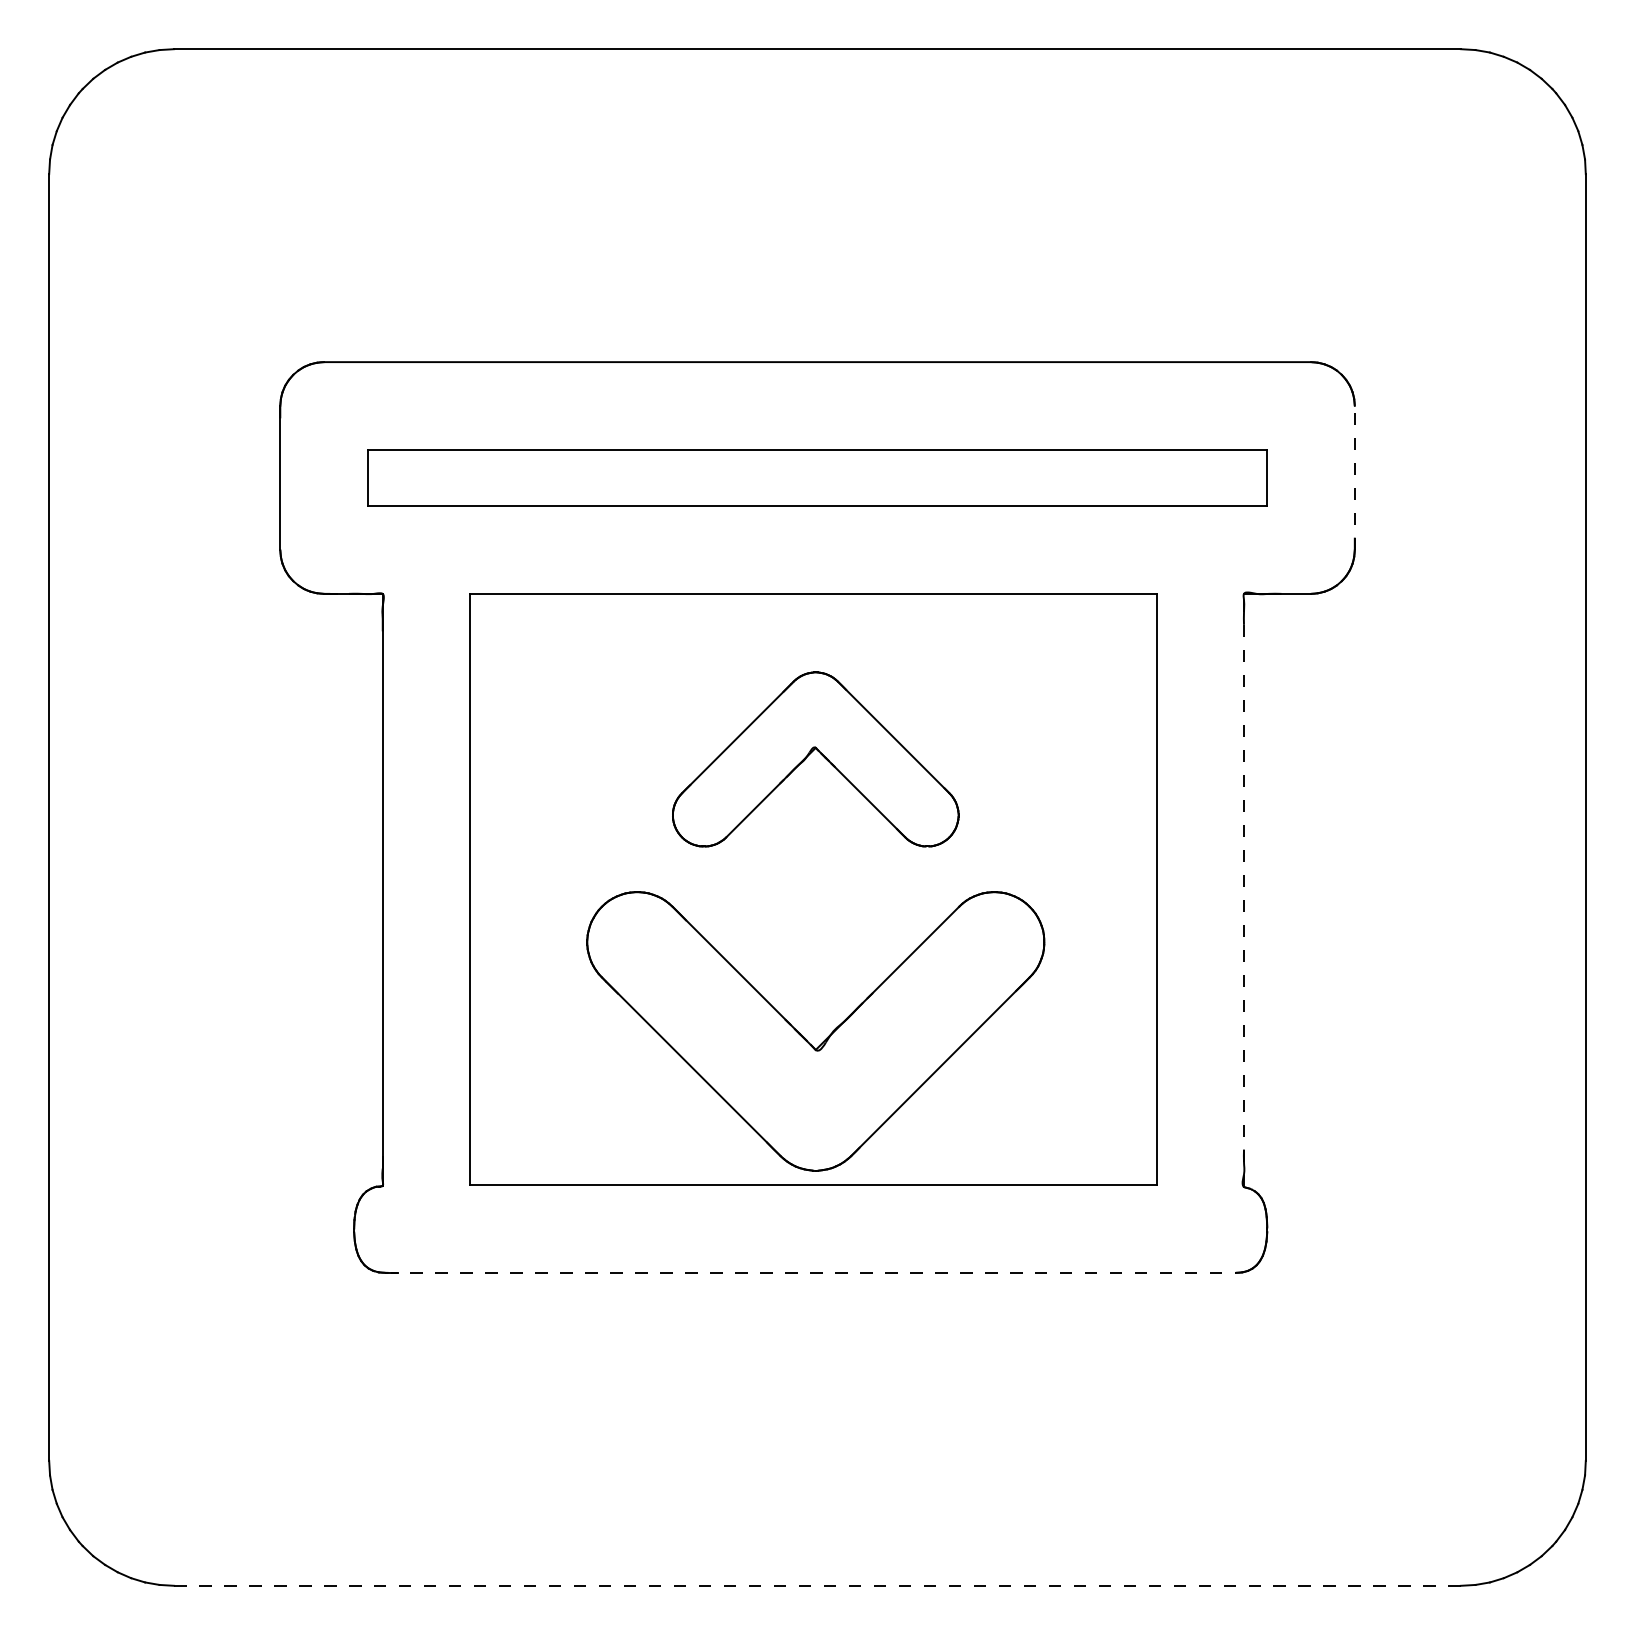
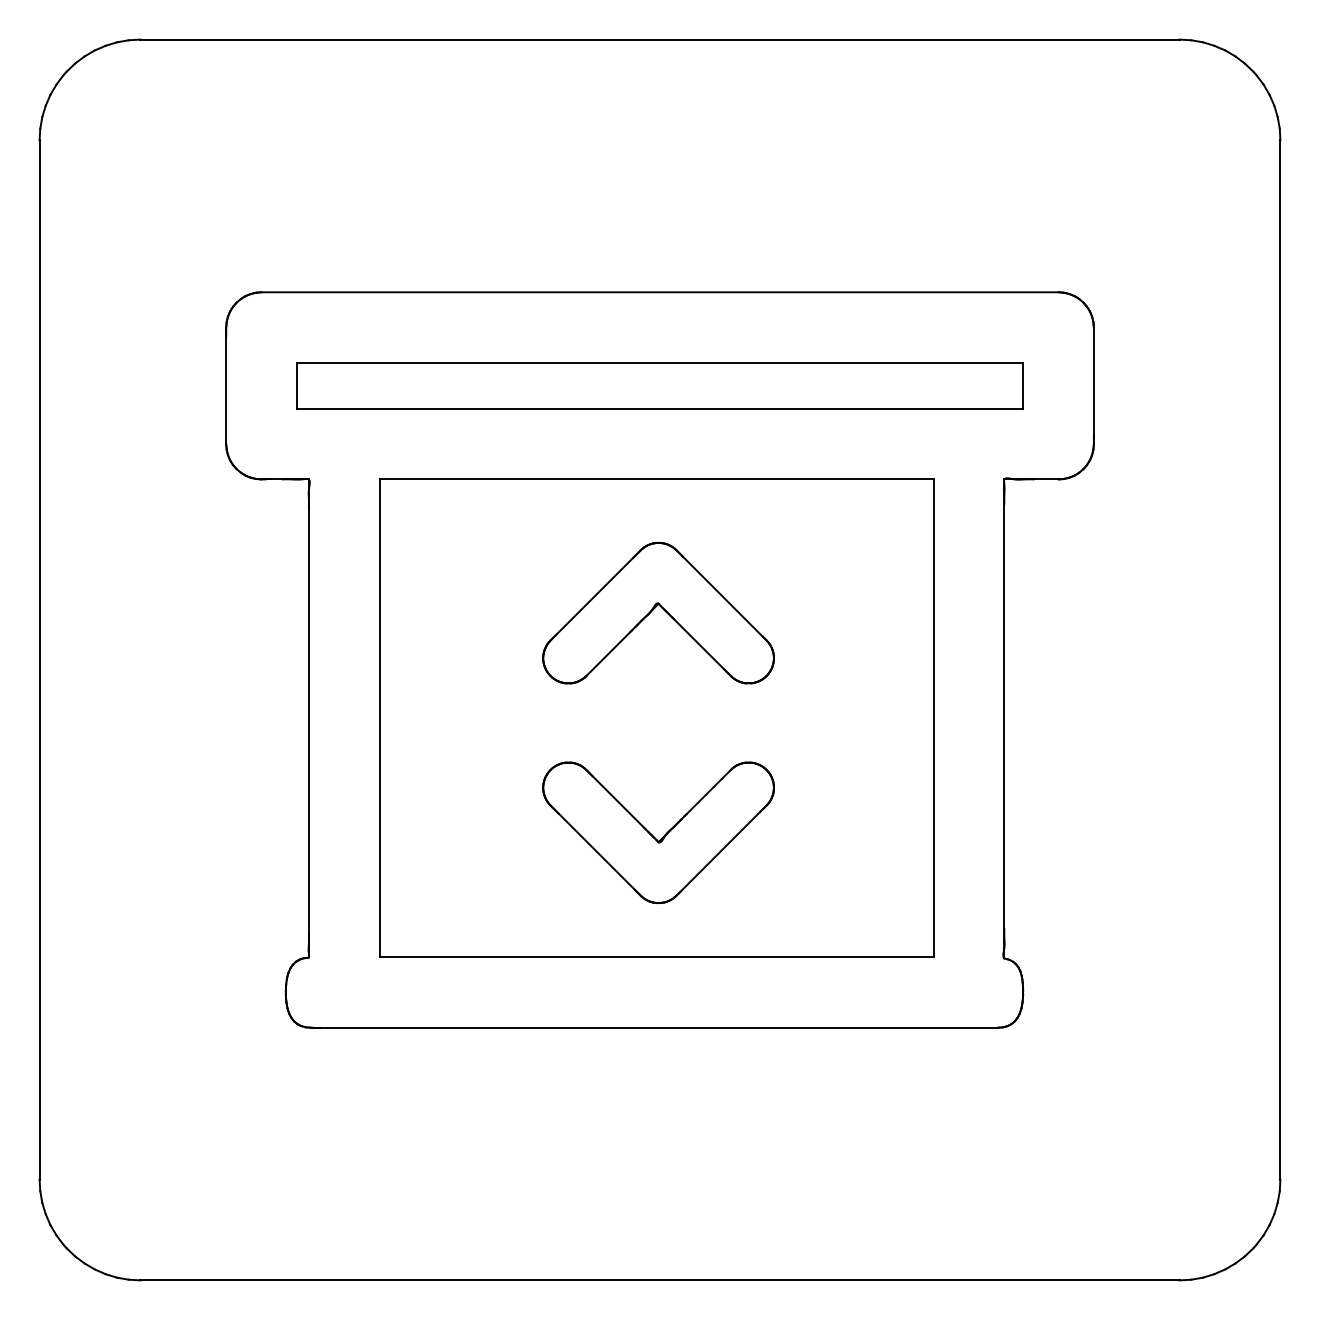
line: (1354, 477) -> (1093, 385), dashed -> solid
line: (1244, 889) -> (1004, 718), dashed -> solid
part: (815, 1031) -> (658, 832), size x0.62
line: (811, 1272) -> (655, 1027), dashed -> solid
line: (816, 1585) -> (659, 1280), dashed -> solid

